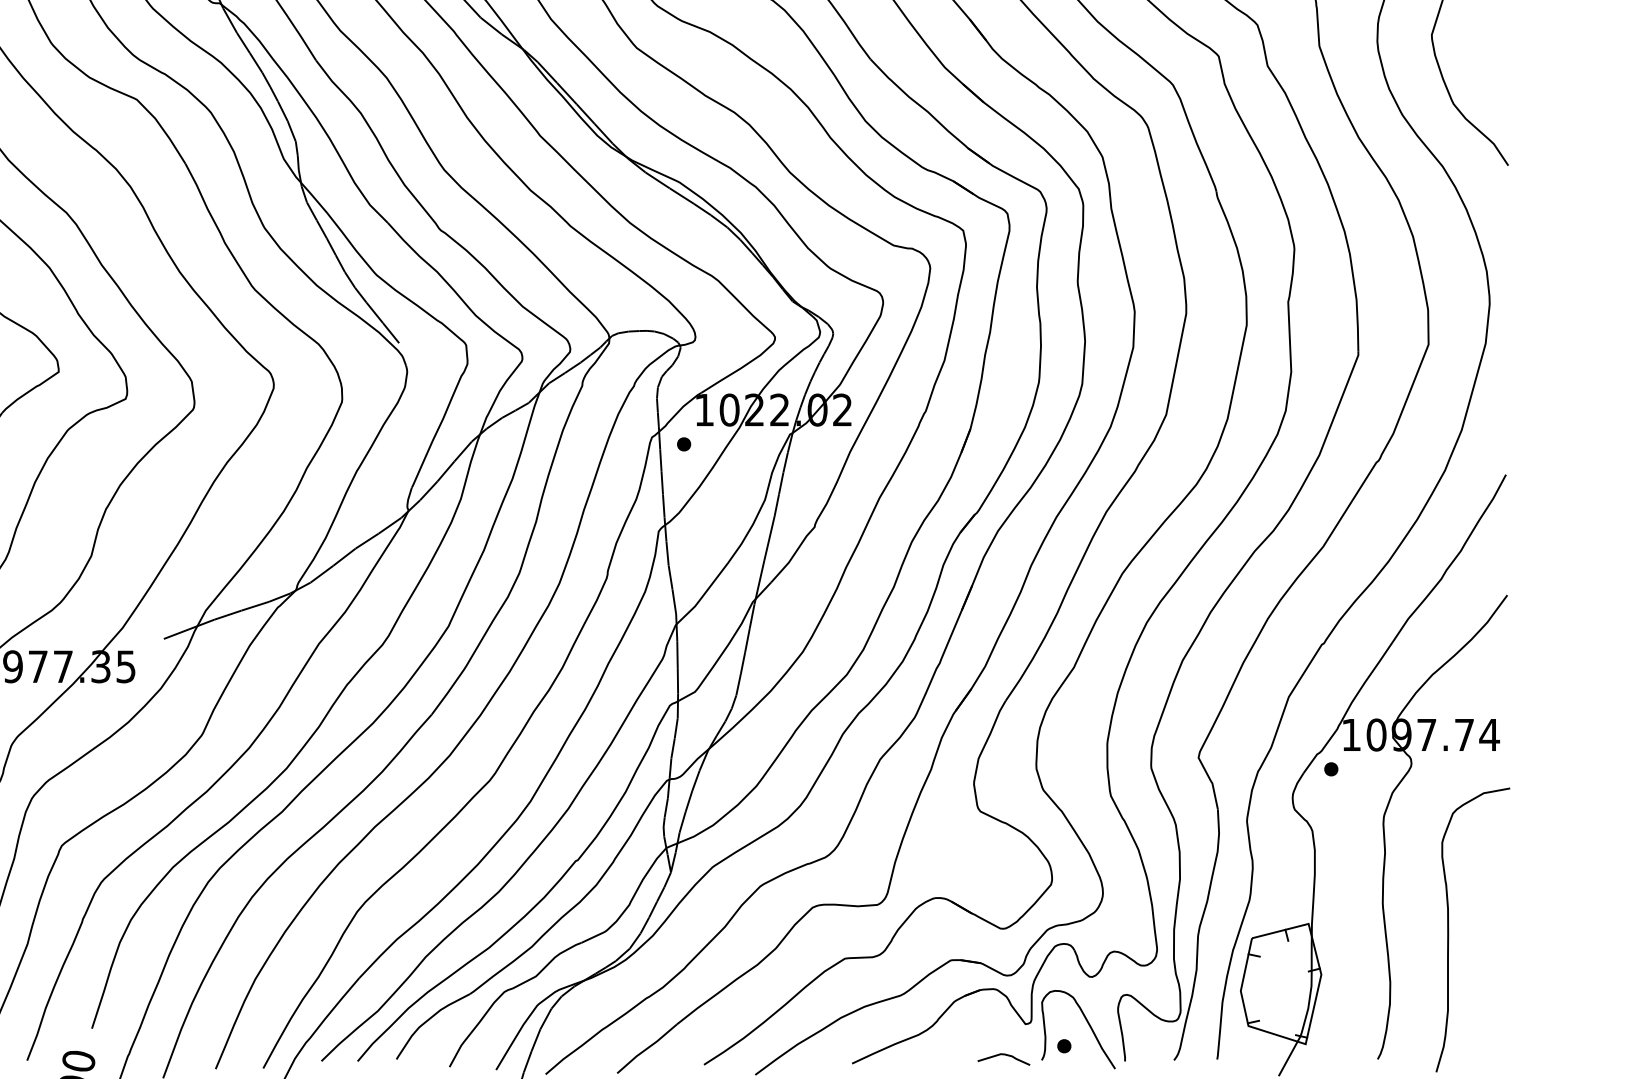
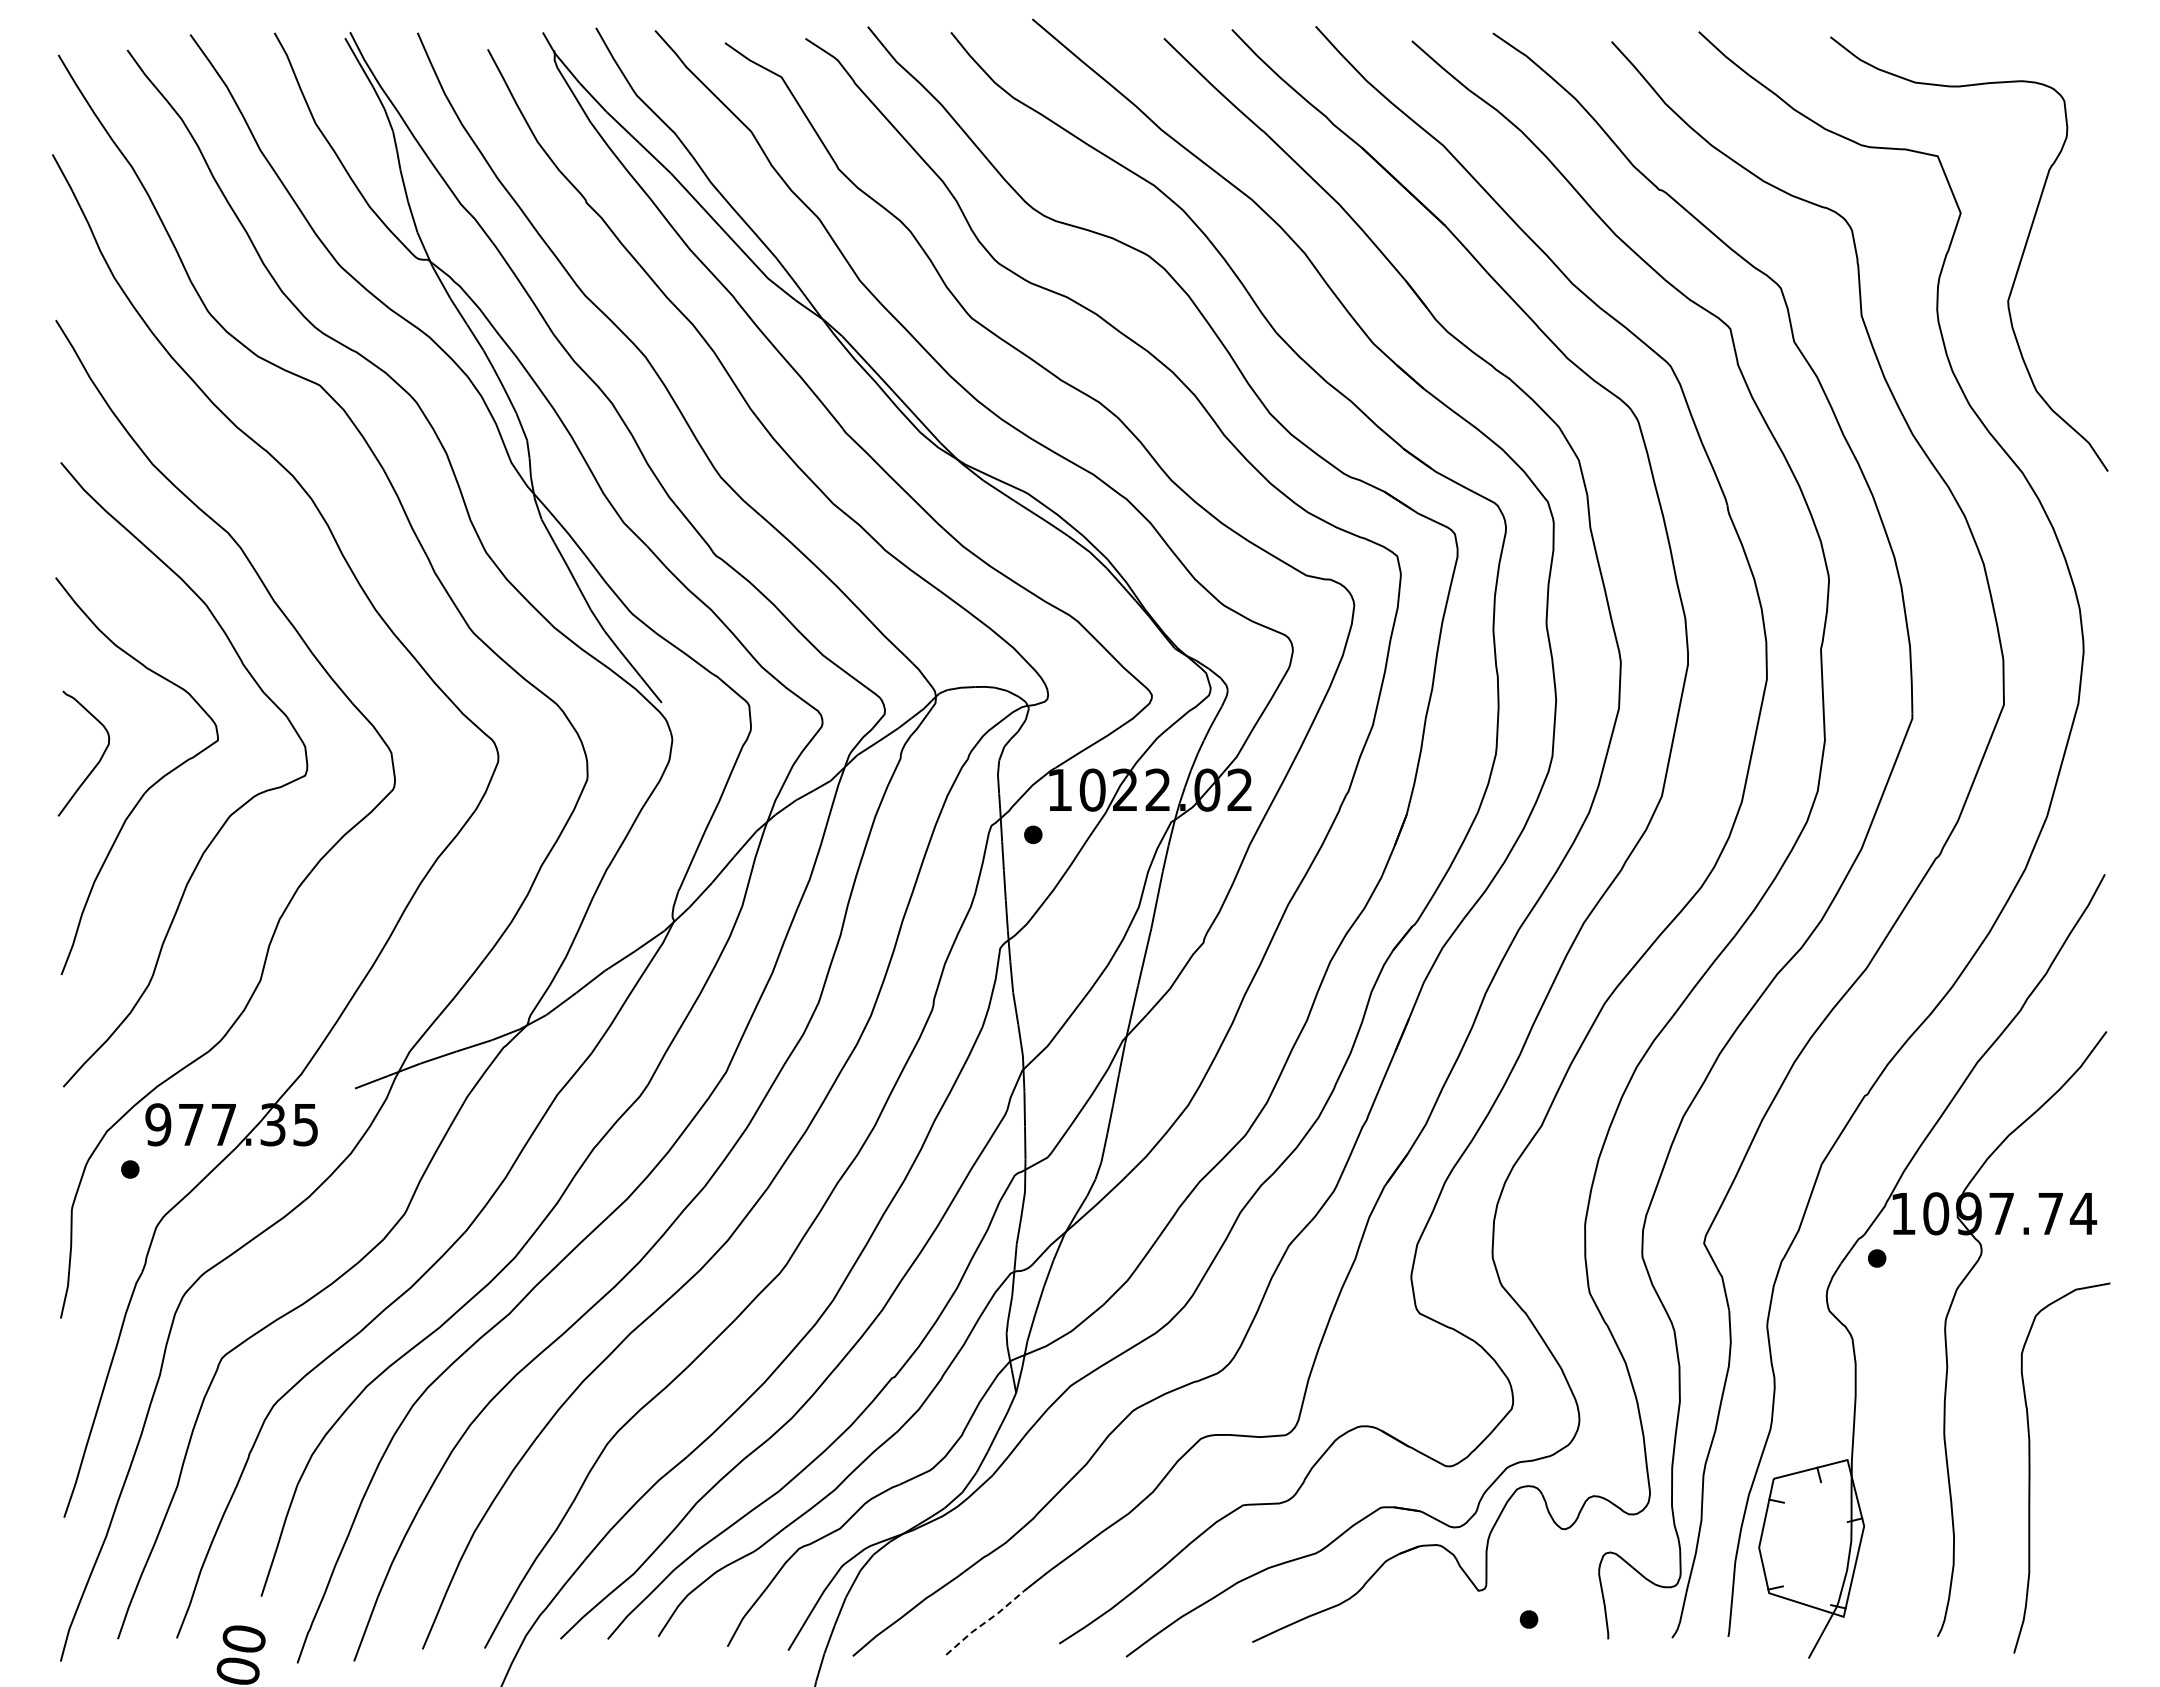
curve: (1088, 1024) -> (1560, 1591), removed
line: (647, 1048) -> (985, 1622), solid -> dashed
curve: (1004, 1055) -> (1450, 1631), removed

